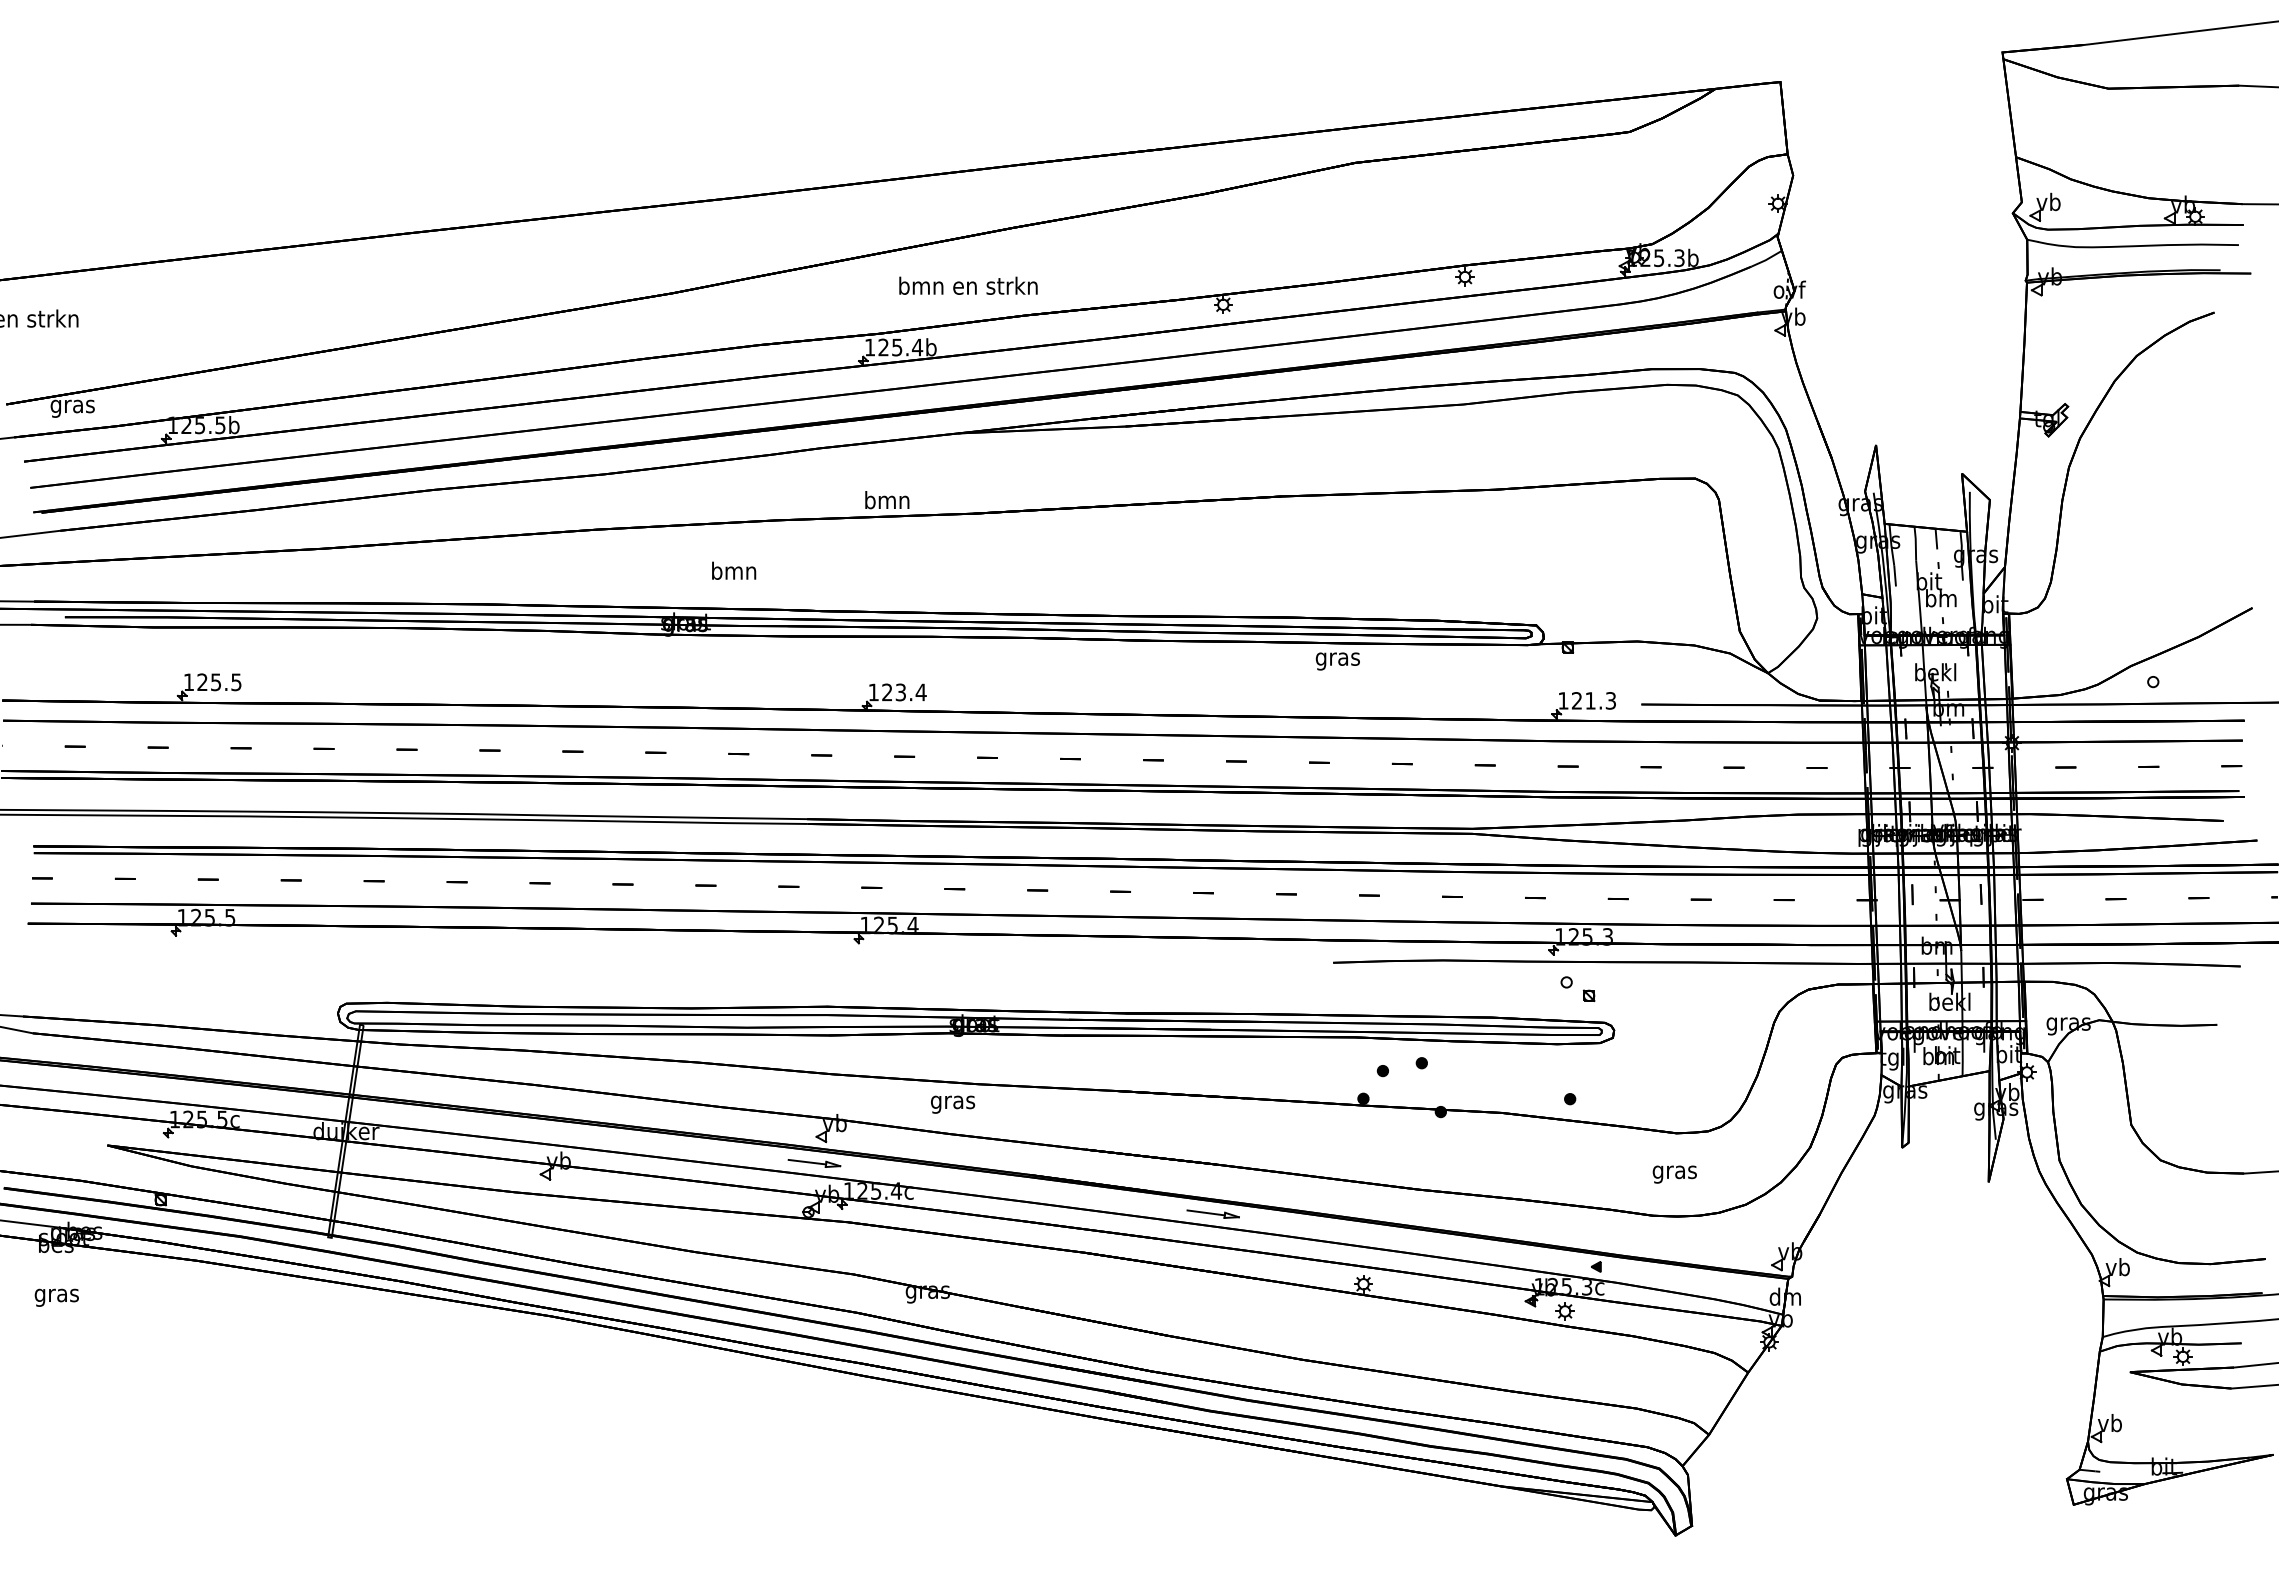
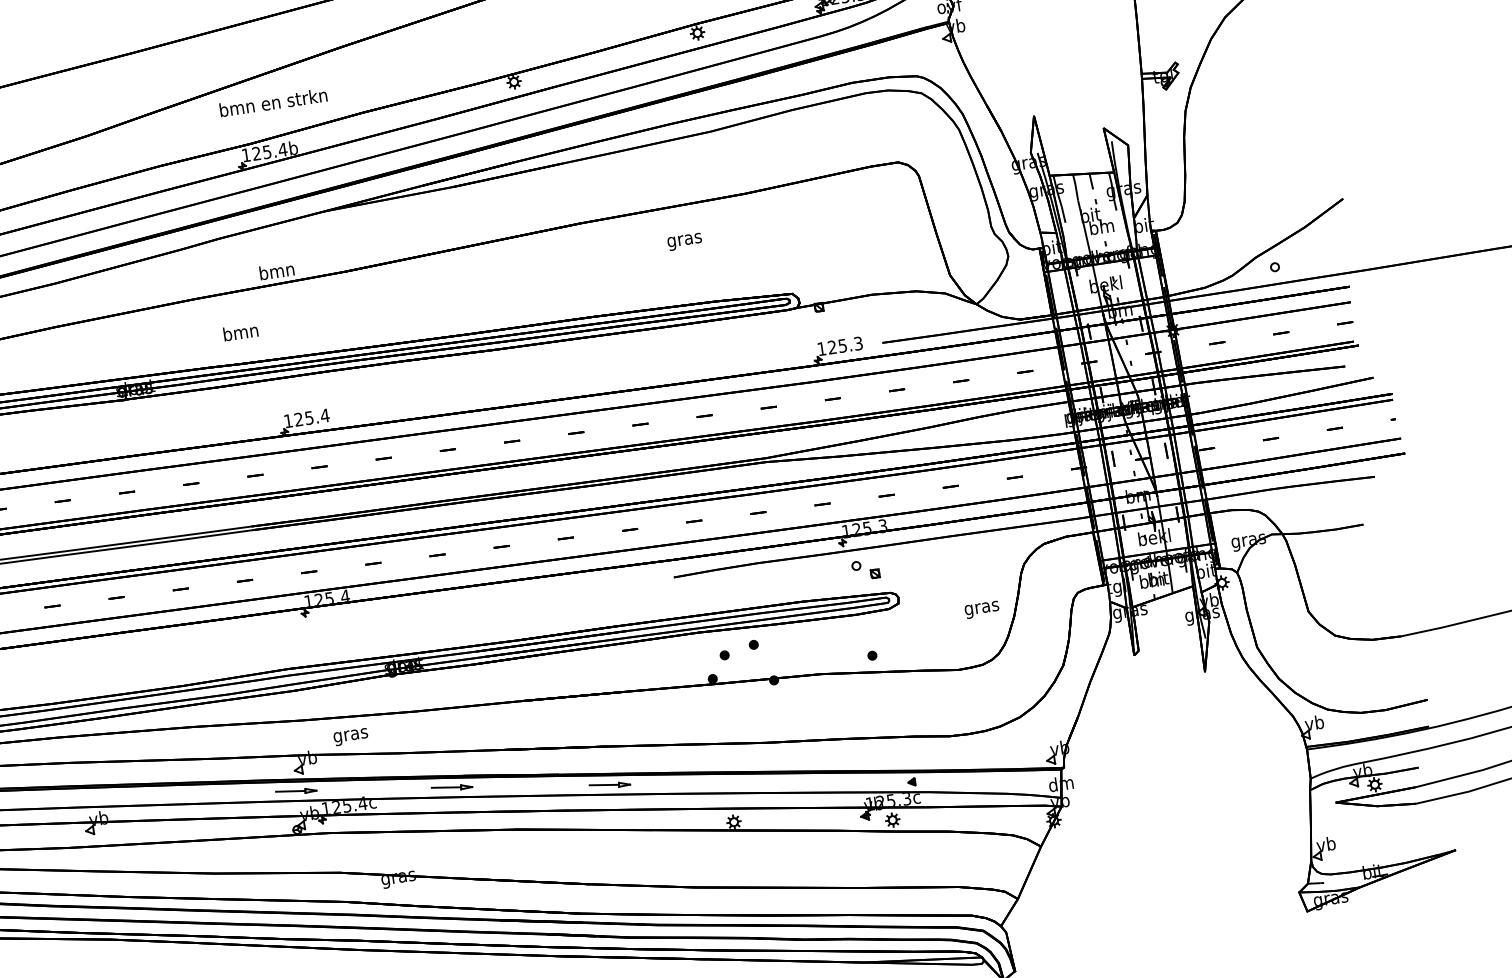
text: (968, 285) -> (273, 102), moved
text: (734, 570) -> (241, 331), moved
text: (1337, 661) -> (684, 241), moved
text: (900, 691) -> (308, 417), 123.4 -> 125.4
text: (1590, 700) -> (842, 345), 121.3 -> 125.3
text: (953, 1104) -> (351, 736), moved
text: (1674, 1174) -> (981, 609), moved
part: (1012, 1187) -> (451, 787), added

